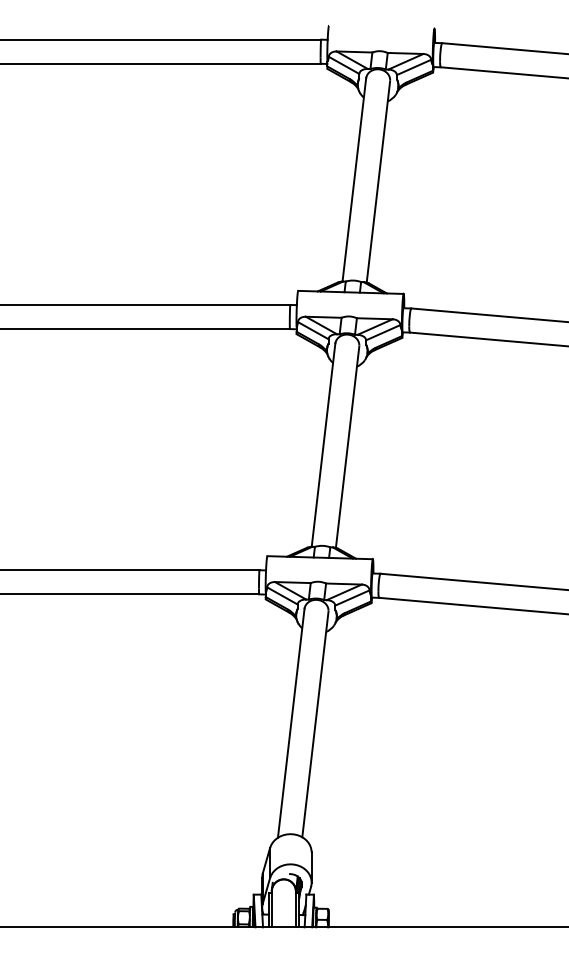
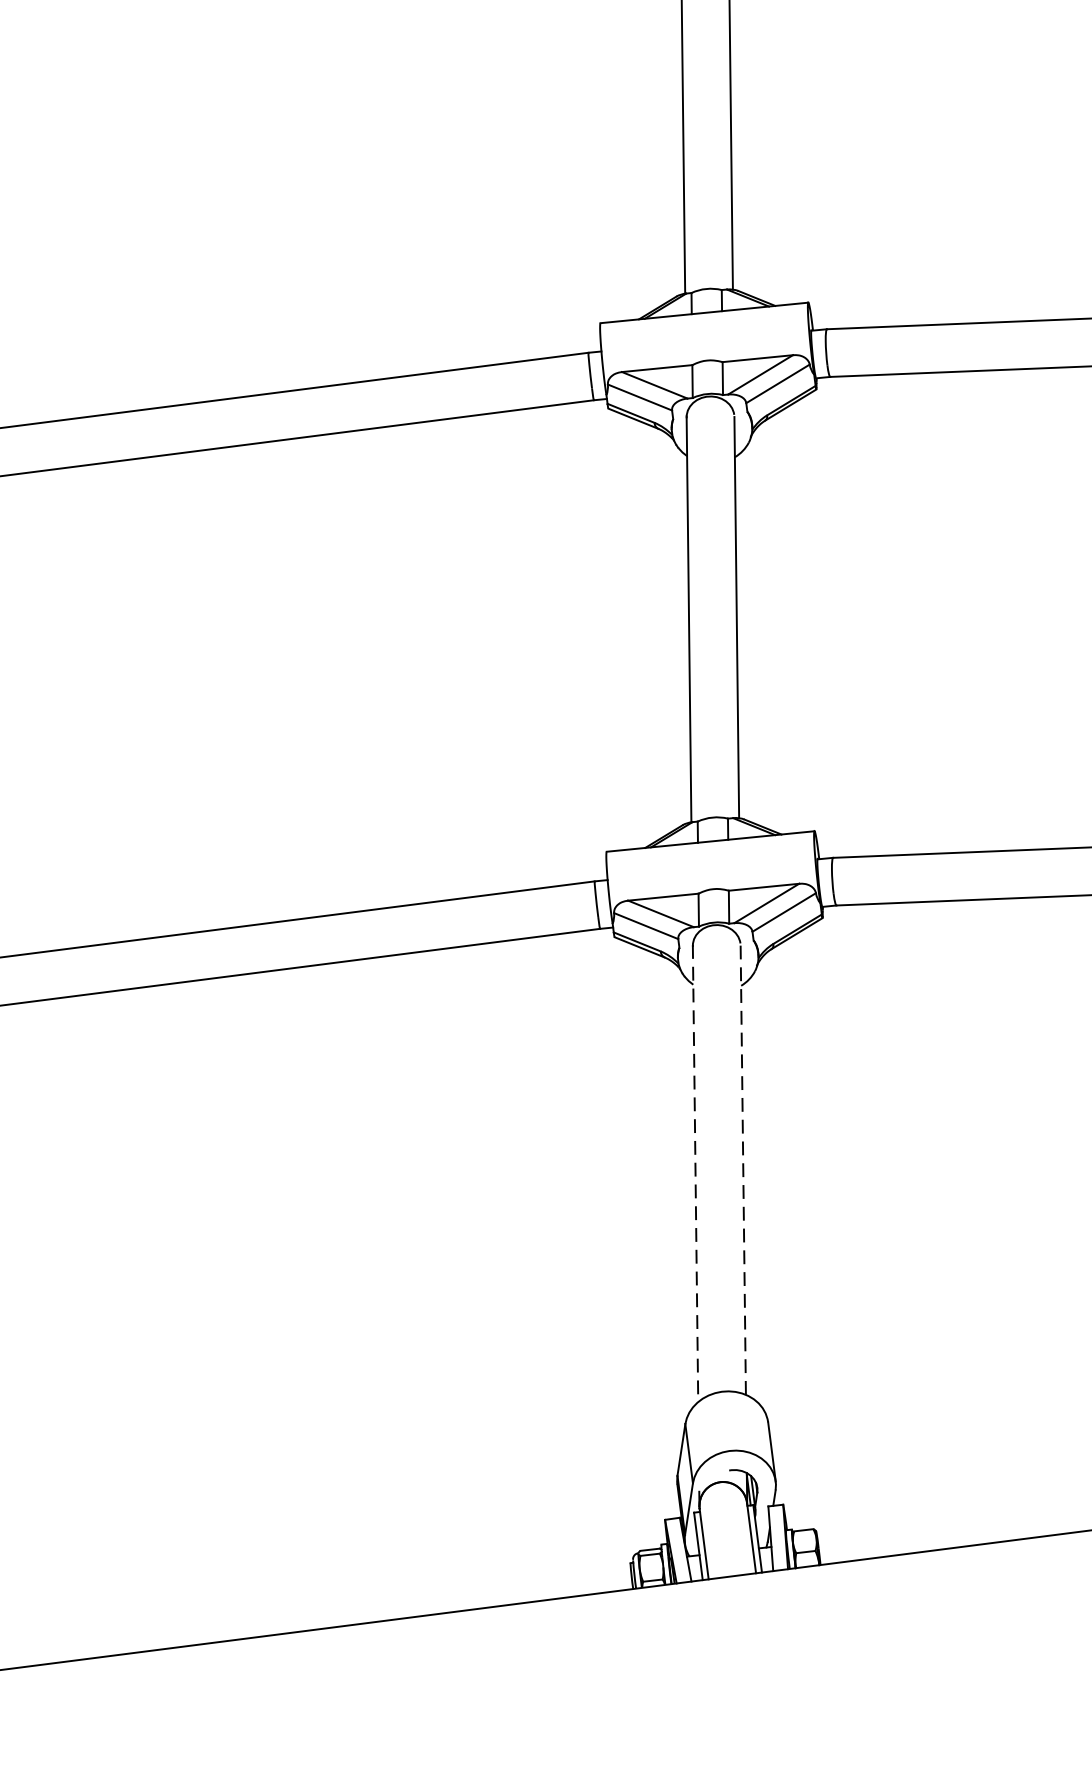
line: (291, 723) -> (696, 1174), solid -> dashed
line: (315, 724) -> (743, 1170), solid -> dashed

